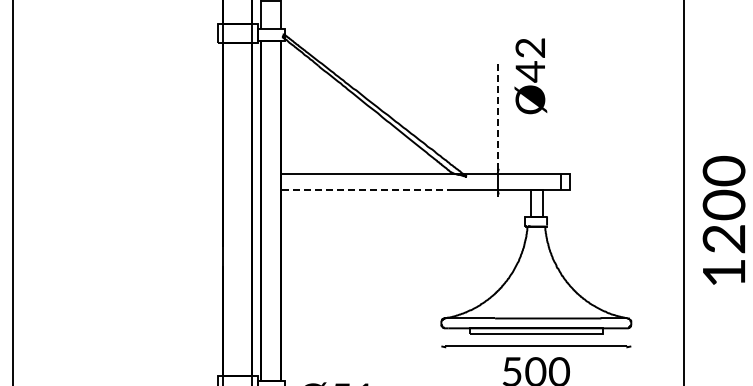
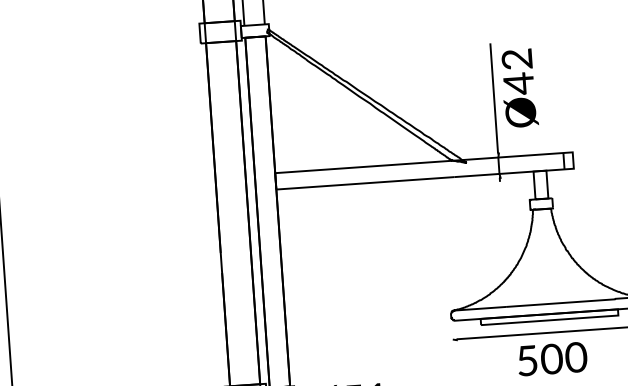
text: (530, 76) -> (519, 88), moved
line: (497, 115) -> (493, 97), dashed -> solid
line: (366, 189) -> (364, 183), dashed -> solid

